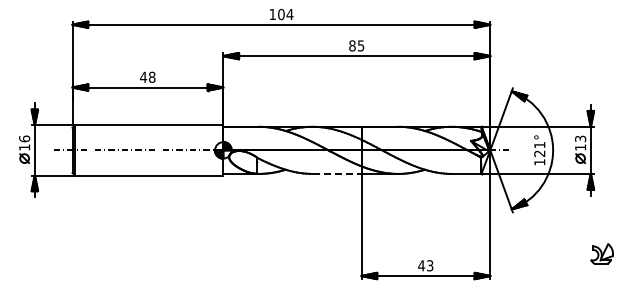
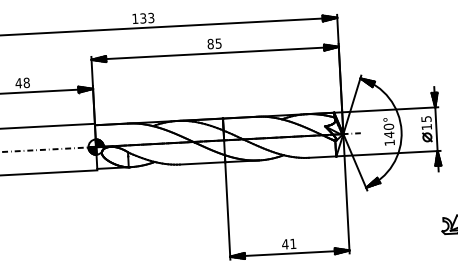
text: (285, 14) -> (147, 18), 104 -> 133
text: (580, 138) -> (426, 118), 13 -> 15
text: (539, 149) -> (388, 130), 121° -> 140°
line: (337, 173) -> (202, 162), dashed -> solid
text: (430, 265) -> (293, 243), 43 -> 41

